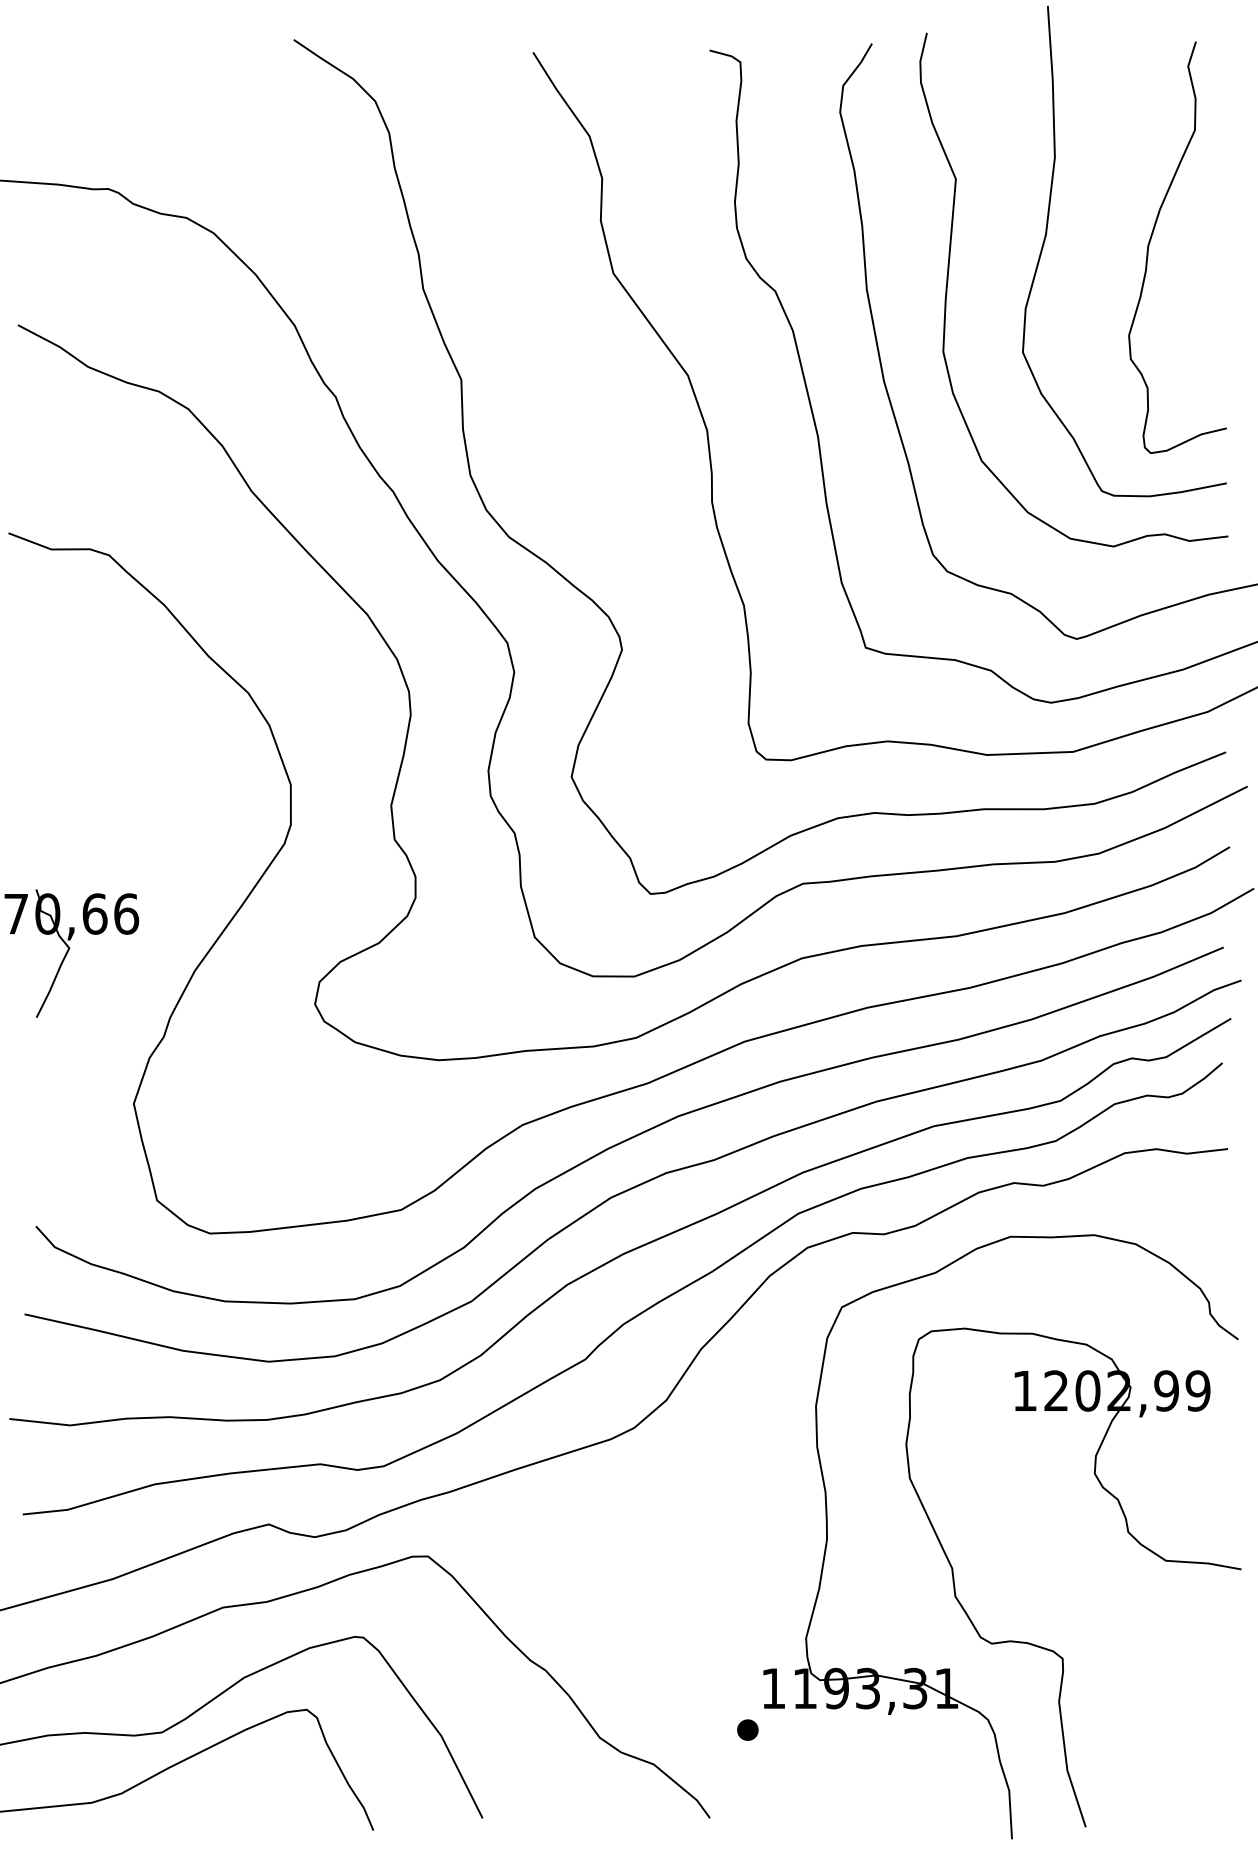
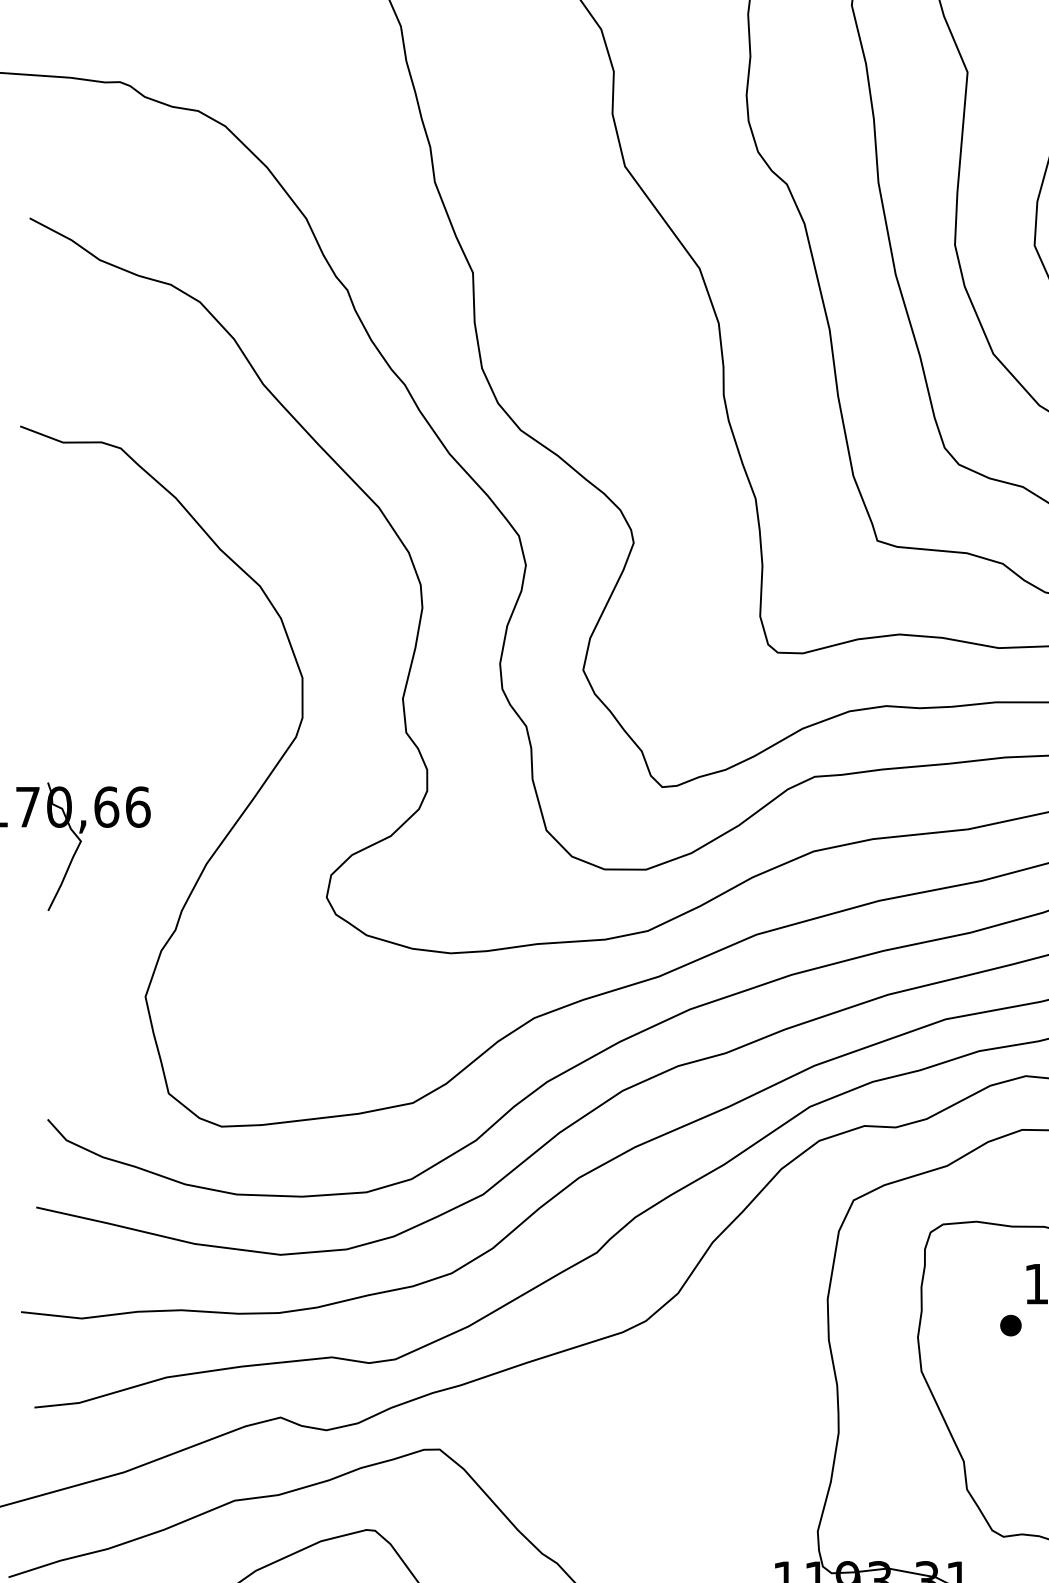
part: (998, 1432) -> (1010, 1325), added

